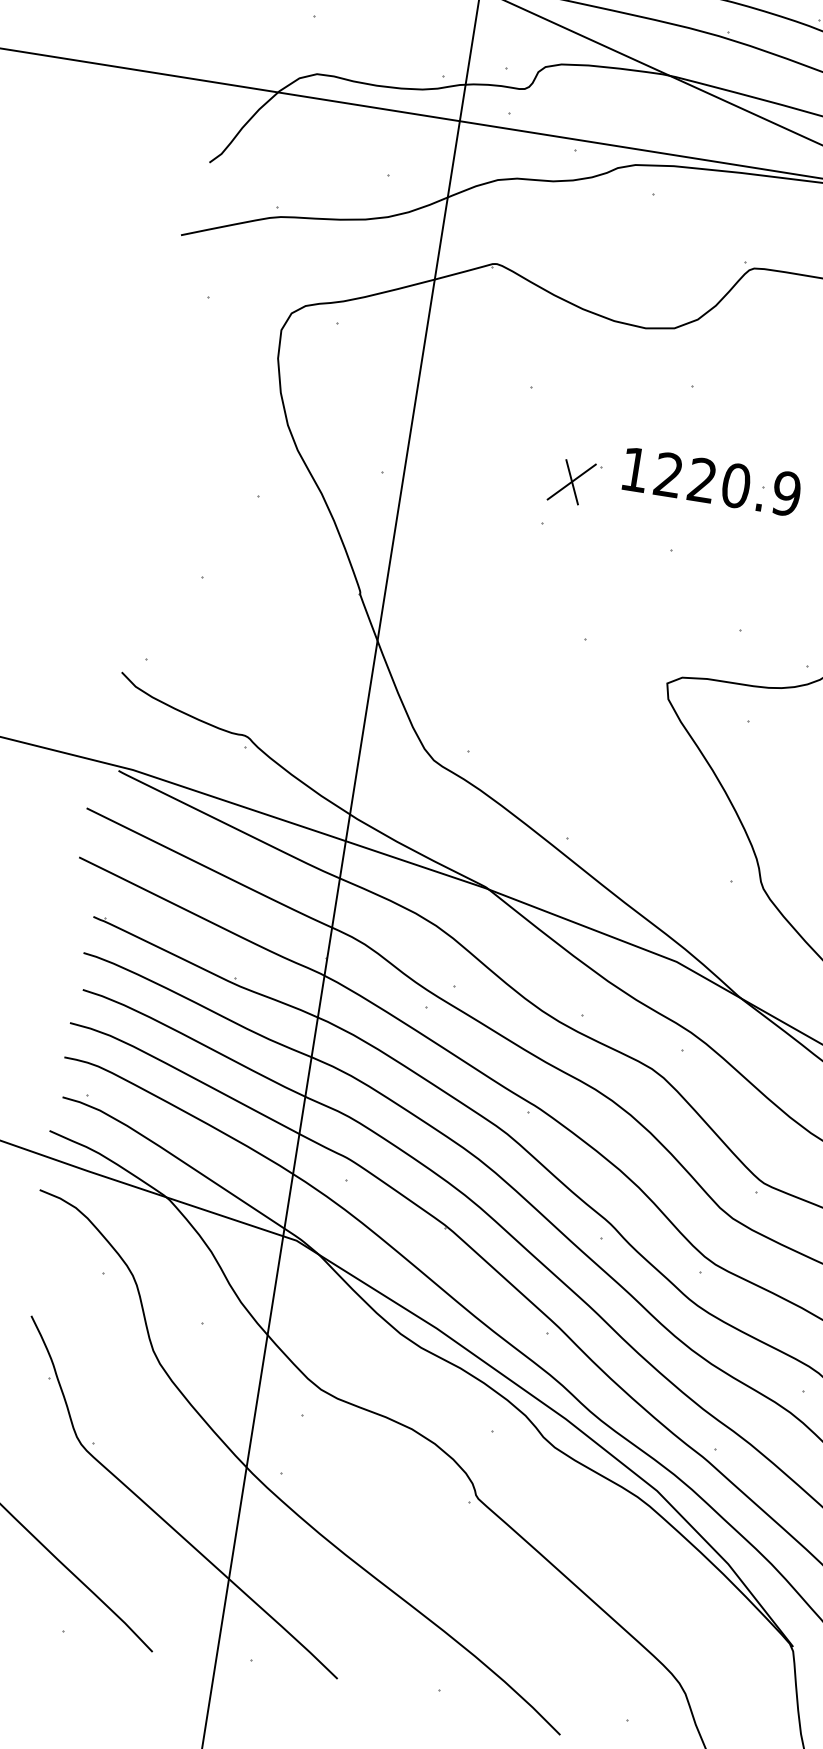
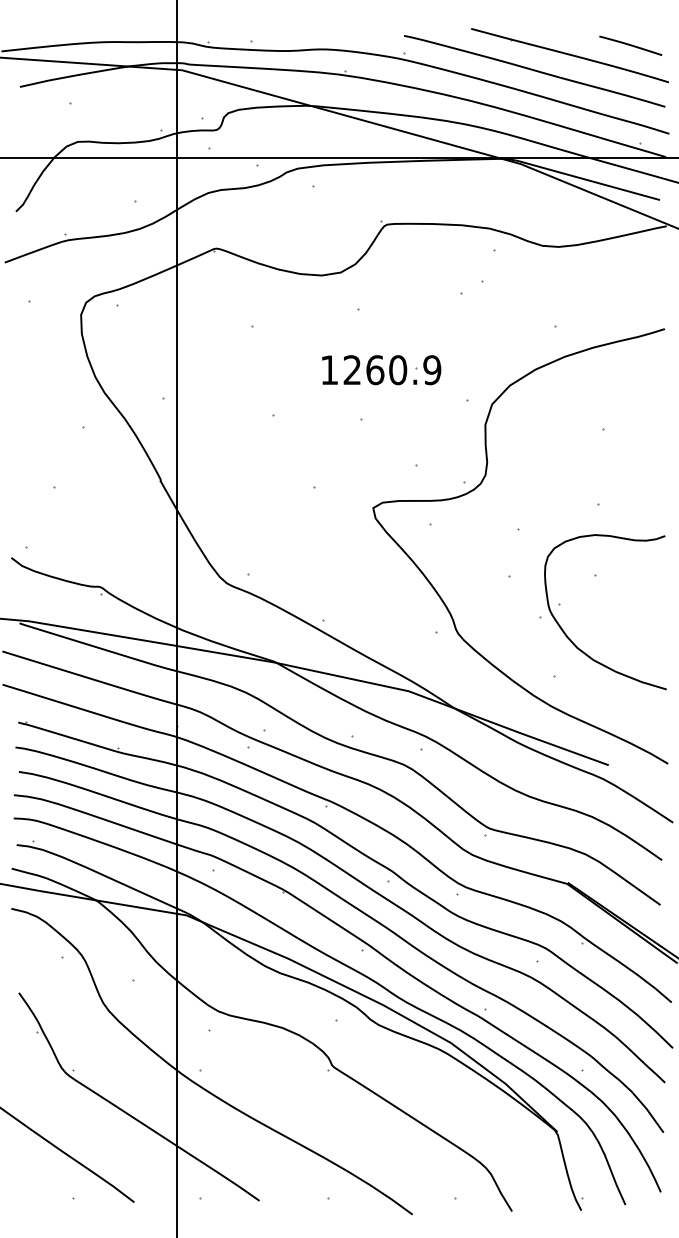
text: (702, 480) -> (375, 370), 1220.9 -> 1260.9
part: (575, 482) -> (291, 384), removed

